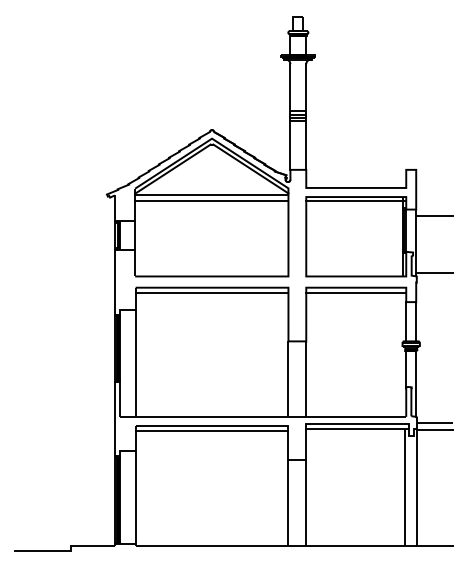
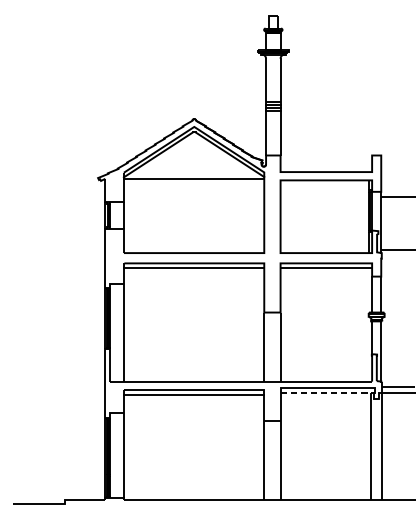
line: (211, 200) -> (193, 183), removed
line: (356, 200) -> (326, 183), removed
line: (358, 429) -> (328, 393), solid -> dashed

